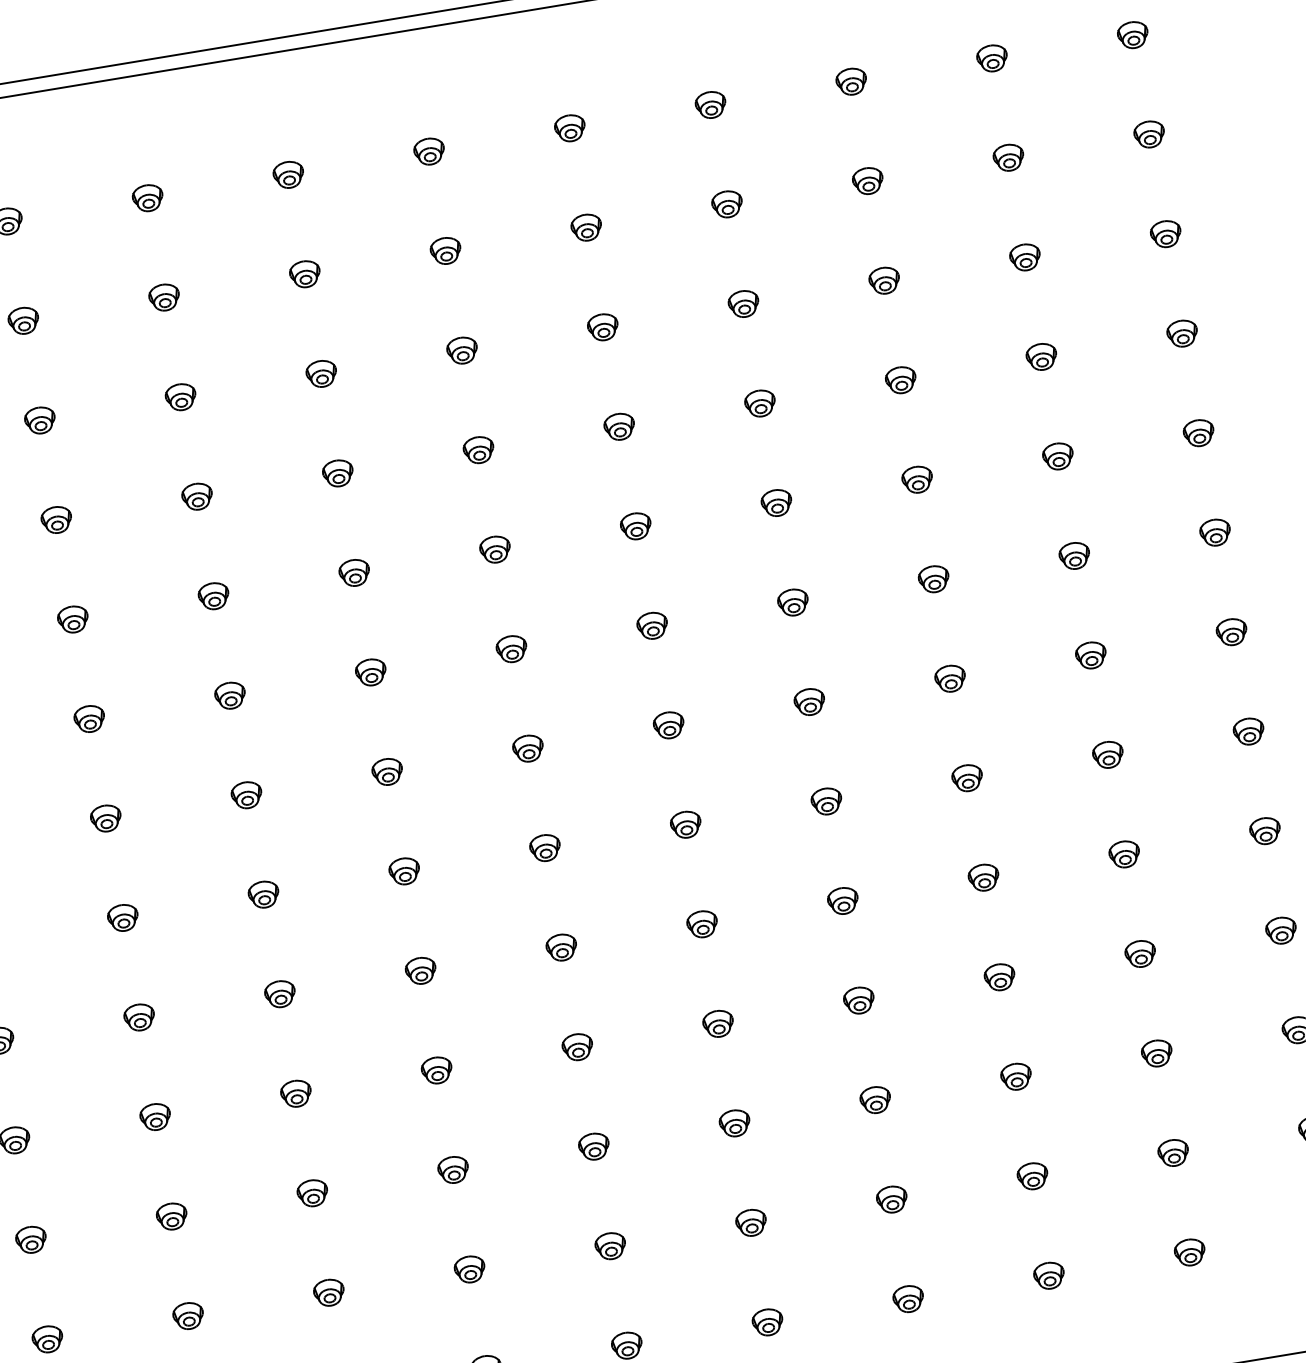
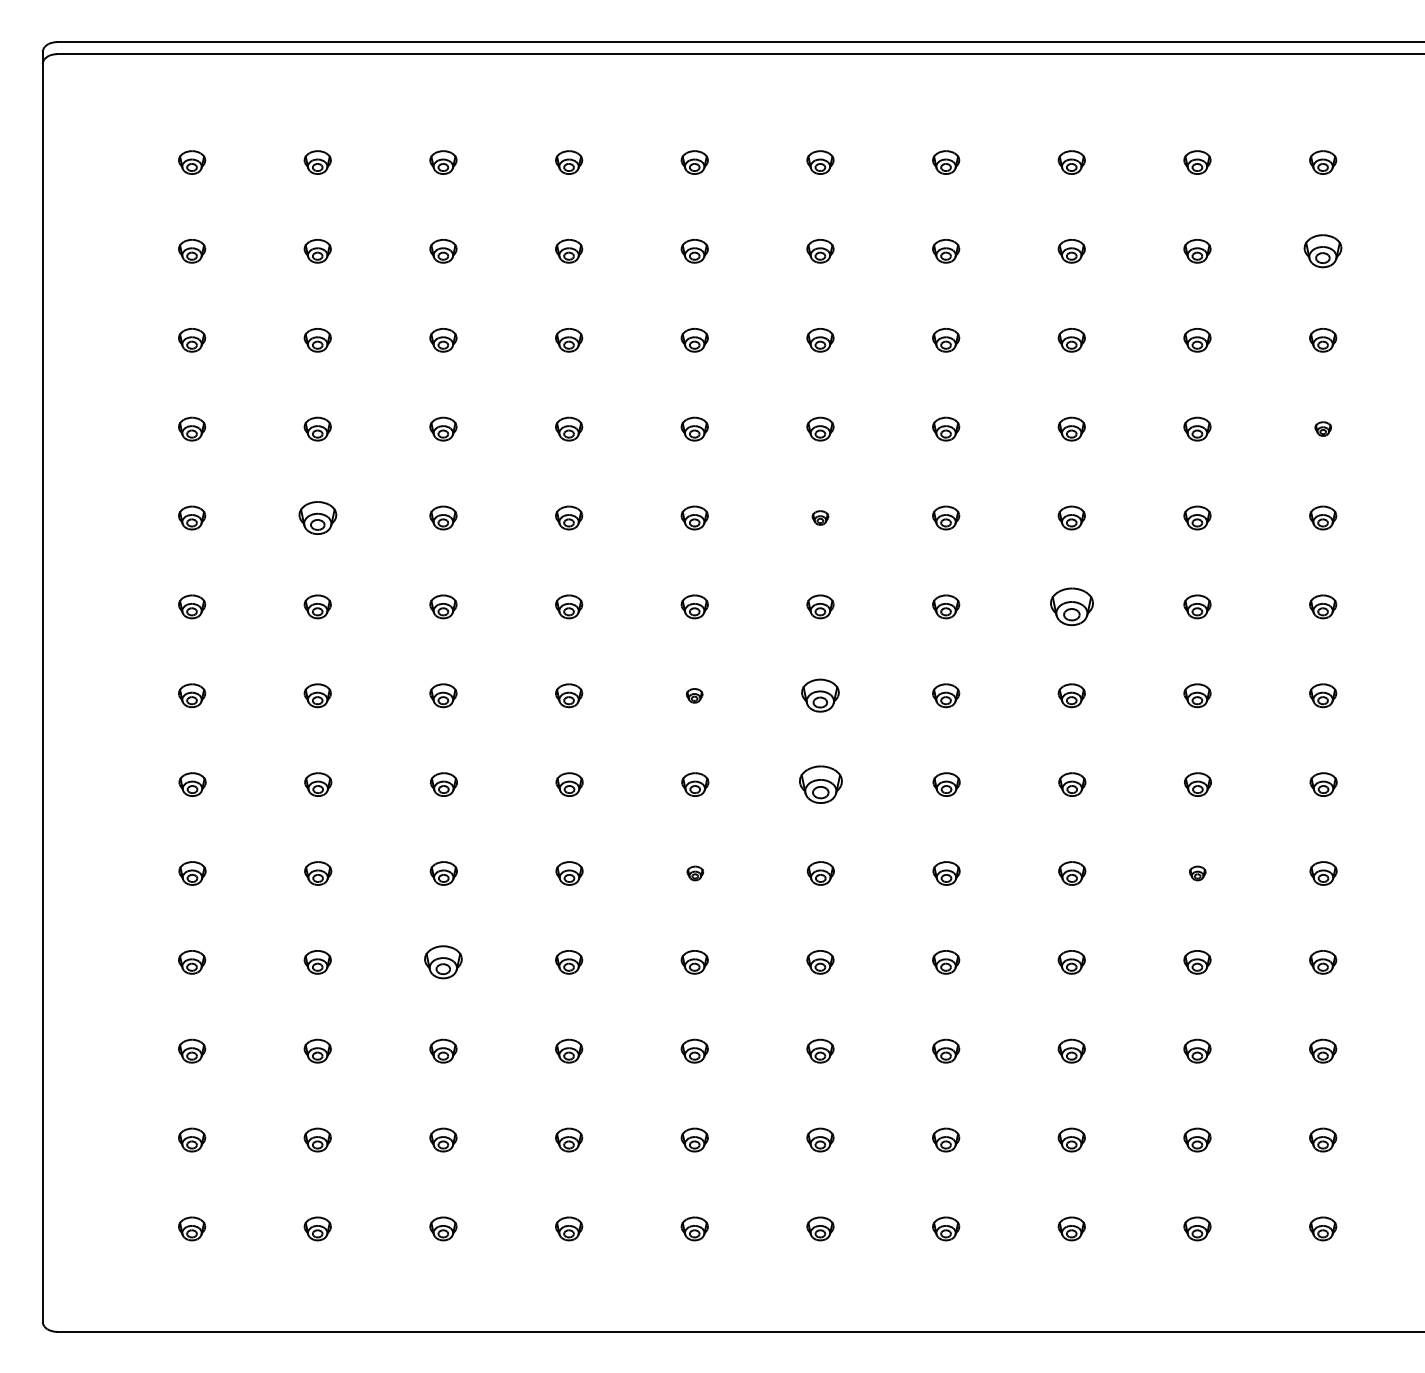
part: (1149, 134) -> (1323, 251), size x1.4
part: (1182, 332) -> (1323, 428), size x0.6
part: (636, 525) -> (820, 517), size x0.6
part: (933, 578) -> (1071, 606), size x1.6
part: (72, 619) -> (317, 517), size x1.4
part: (669, 725) -> (820, 695), size x1.4
part: (527, 748) -> (694, 695), size x0.6
part: (685, 824) -> (820, 784), size x1.6
part: (1124, 854) -> (1197, 873), size x0.6
part: (562, 947) -> (695, 873), size x0.6
part: (296, 1093) -> (443, 962), size x1.4

